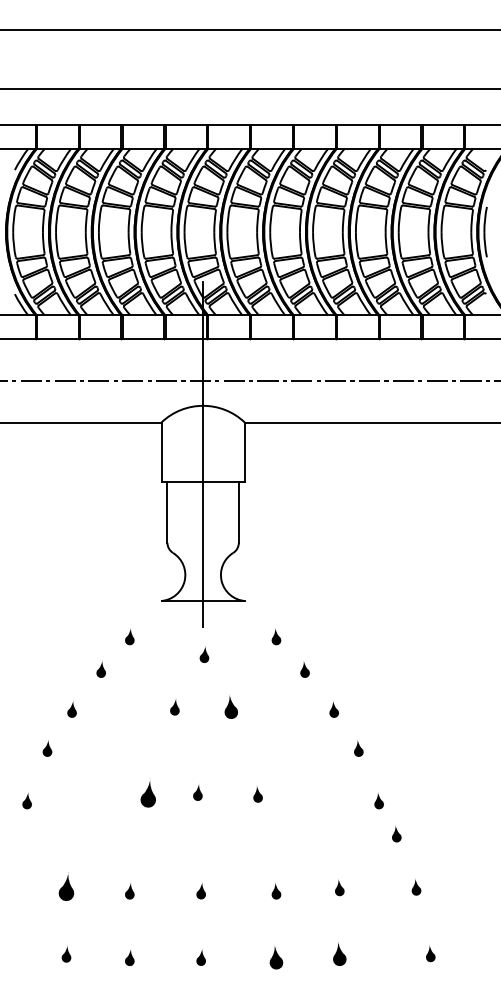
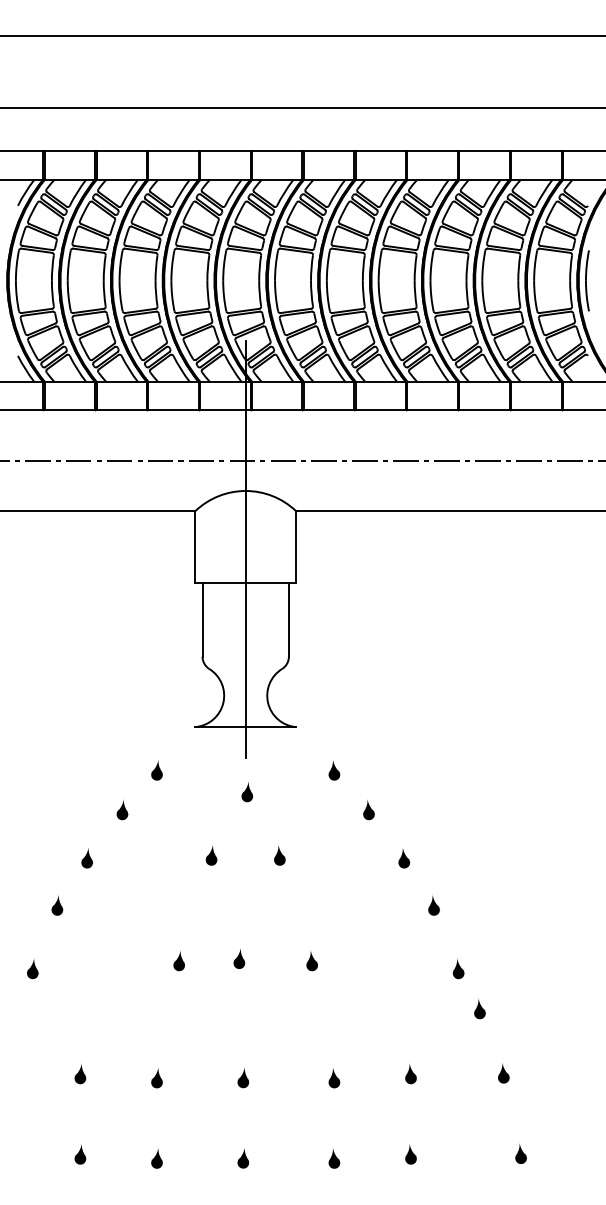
part: (231, 707) -> (279, 855), size x0.71
part: (147, 794) -> (178, 961), size x0.62
part: (66, 888) -> (80, 1074), size x0.62
part: (339, 954) -> (410, 1154), size x0.71
part: (276, 957) -> (334, 1158), size x0.71

